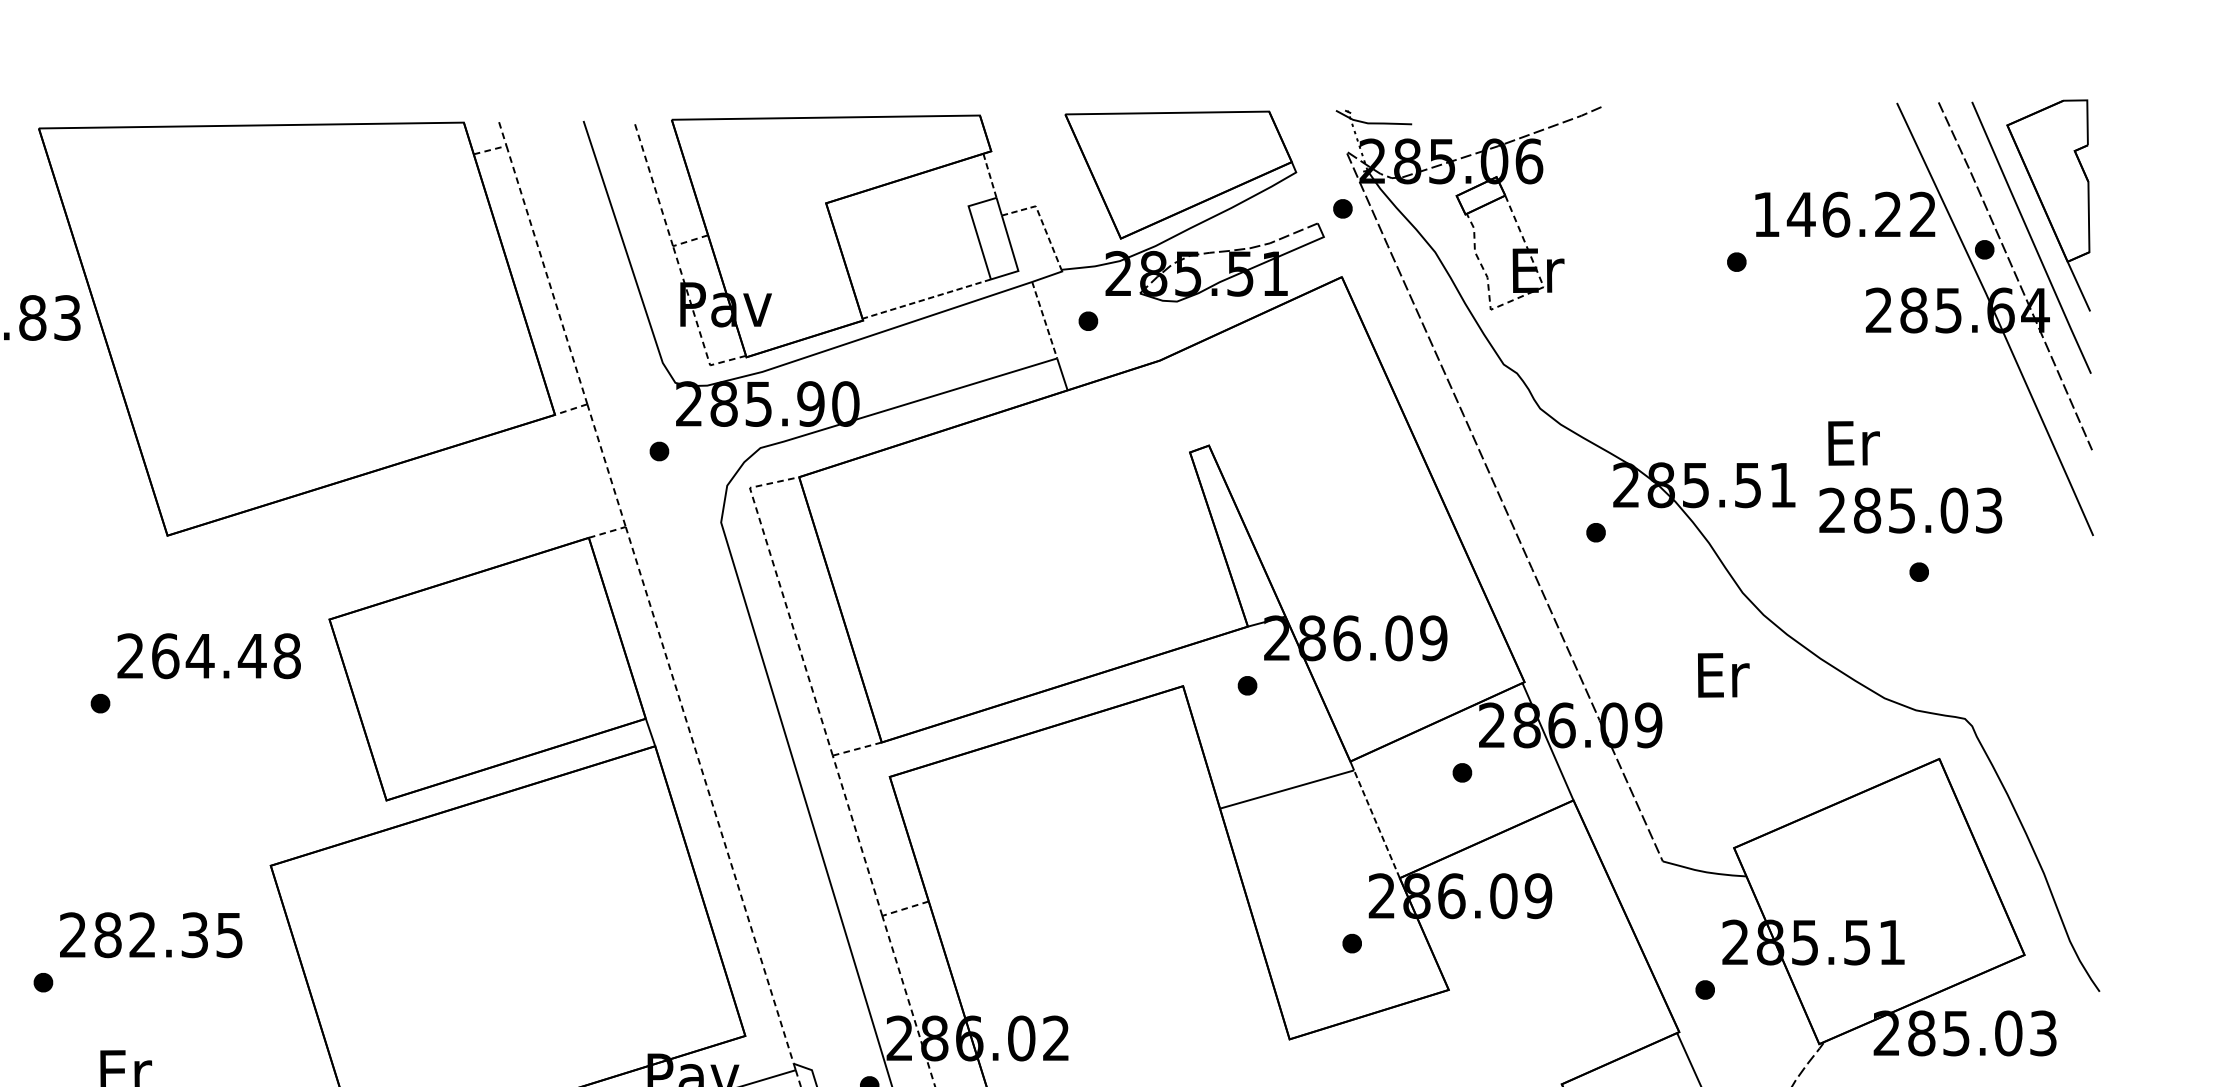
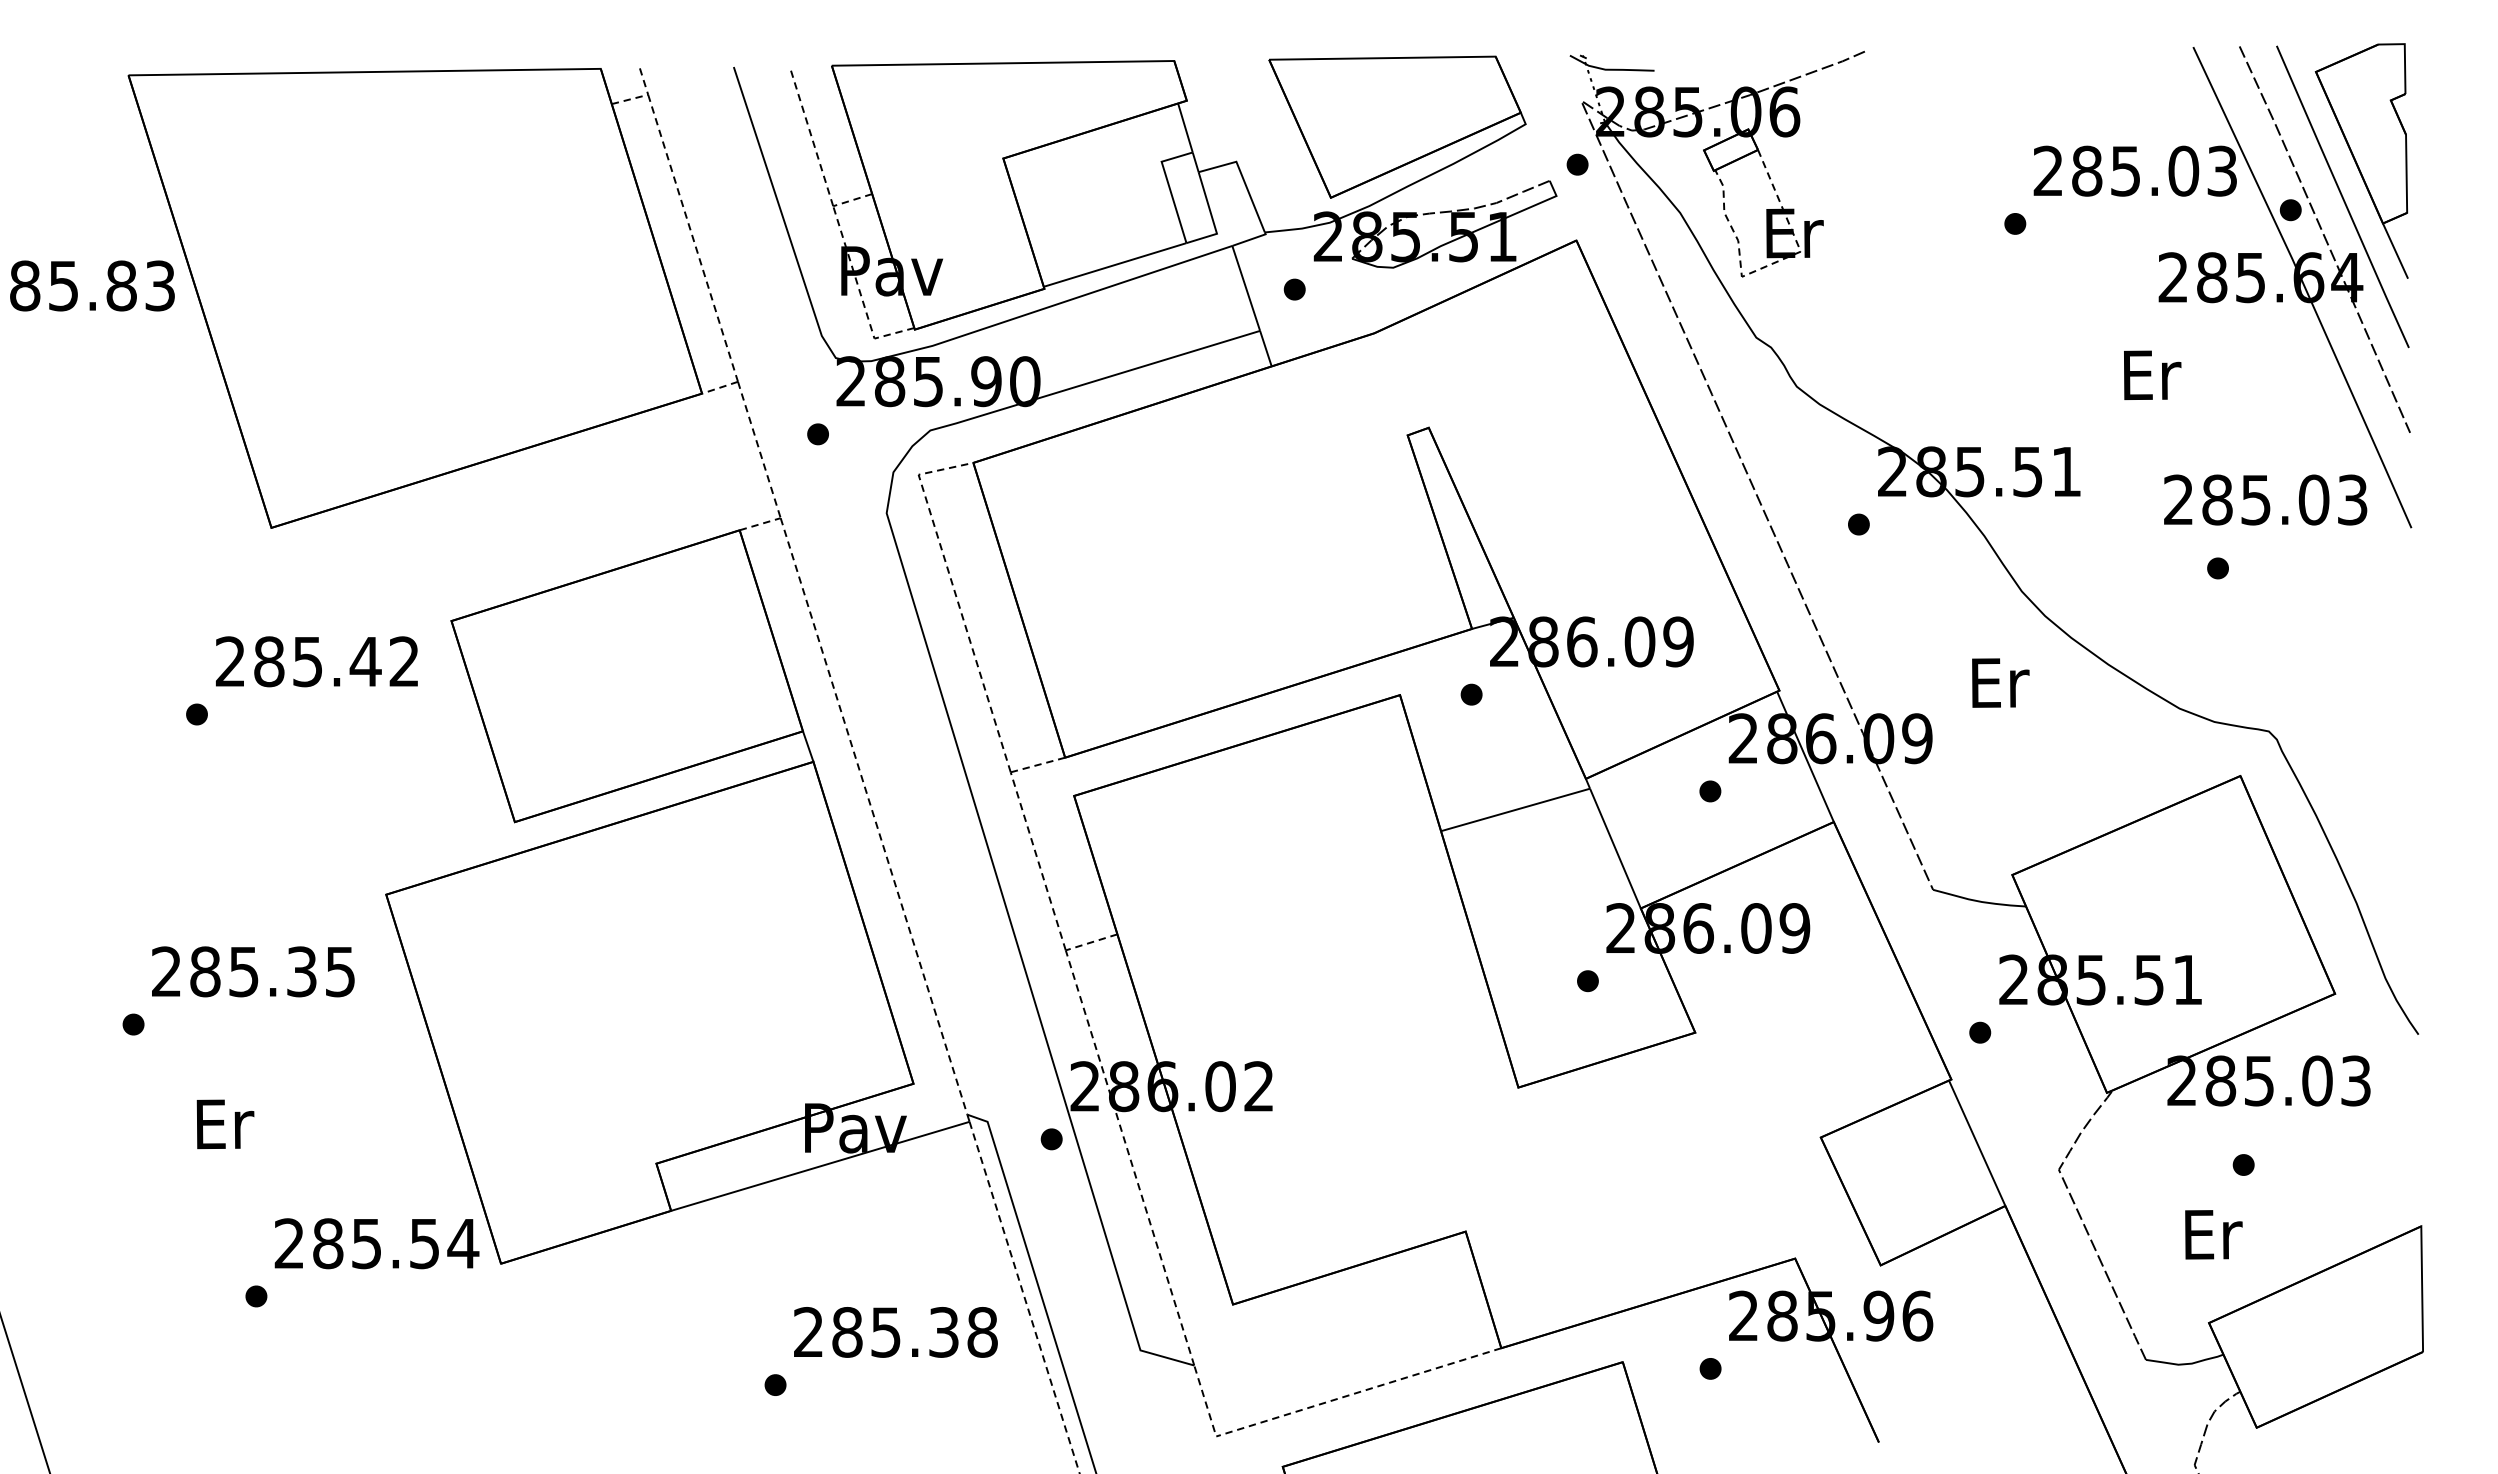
line: (990, 175) -> (1185, 127), dashed -> solid
text: (1844, 214) -> (2134, 170), 146.22 -> 285.03
line: (1042, 221) -> (1243, 178), dashed -> solid
line: (927, 298) -> (1115, 264), dashed -> solid
line: (1044, 320) -> (1246, 288), dashed -> solid
text: (1853, 442) -> (2152, 374), moved
text: (1910, 510) -> (2265, 499), moved
text: (226, 655) -> (336, 661), 264.48 -> 285.42
line: (1377, 824) -> (1615, 848), dashed -> solid
text: (142, 934) -> (243, 971), 282.35 -> 285.35

